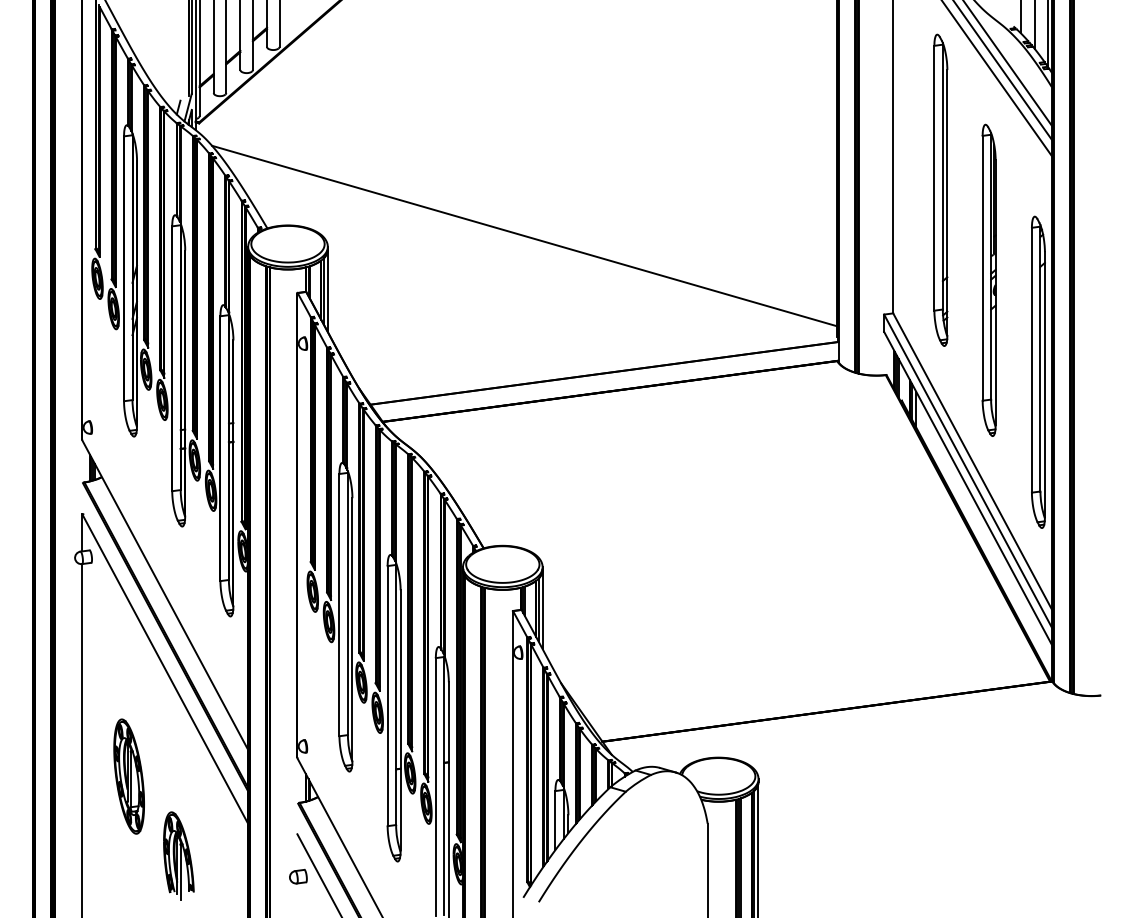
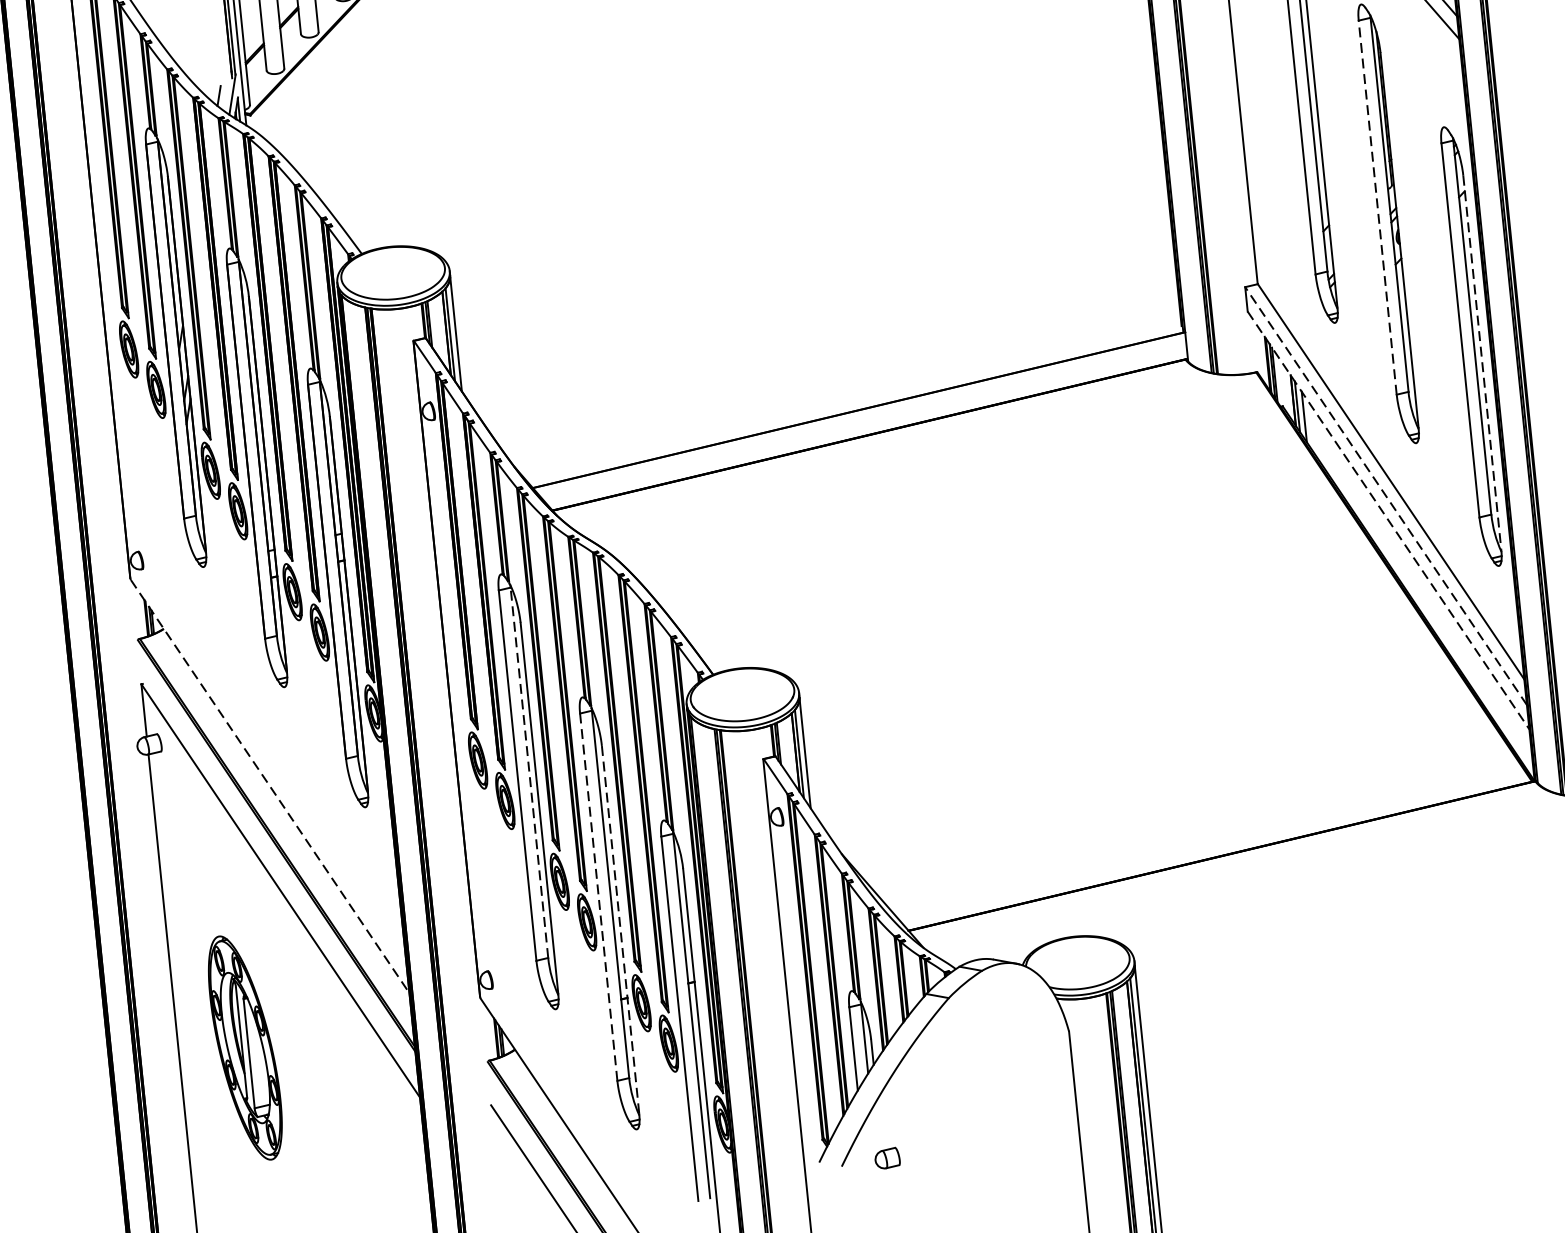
line: (524, 235) -> (725, 227), removed
line: (982, 267) -> (1377, 206), solid -> dashed
line: (1044, 385) -> (1481, 364), solid -> dashed
line: (967, 470) -> (1385, 495), solid -> dashed
line: (968, 488) -> (1389, 520), solid -> dashed
line: (165, 595) -> (270, 786), solid -> dashed
line: (347, 603) -> (528, 772), solid -> dashed
line: (387, 696) -> (598, 897), solid -> dashed
line: (400, 719) -> (620, 928), solid -> dashed
part: (128, 776) -> (244, 1047), size x1.4
part: (178, 855) -> (326, 1152), removed
part: (298, 876) -> (887, 1158), moved

